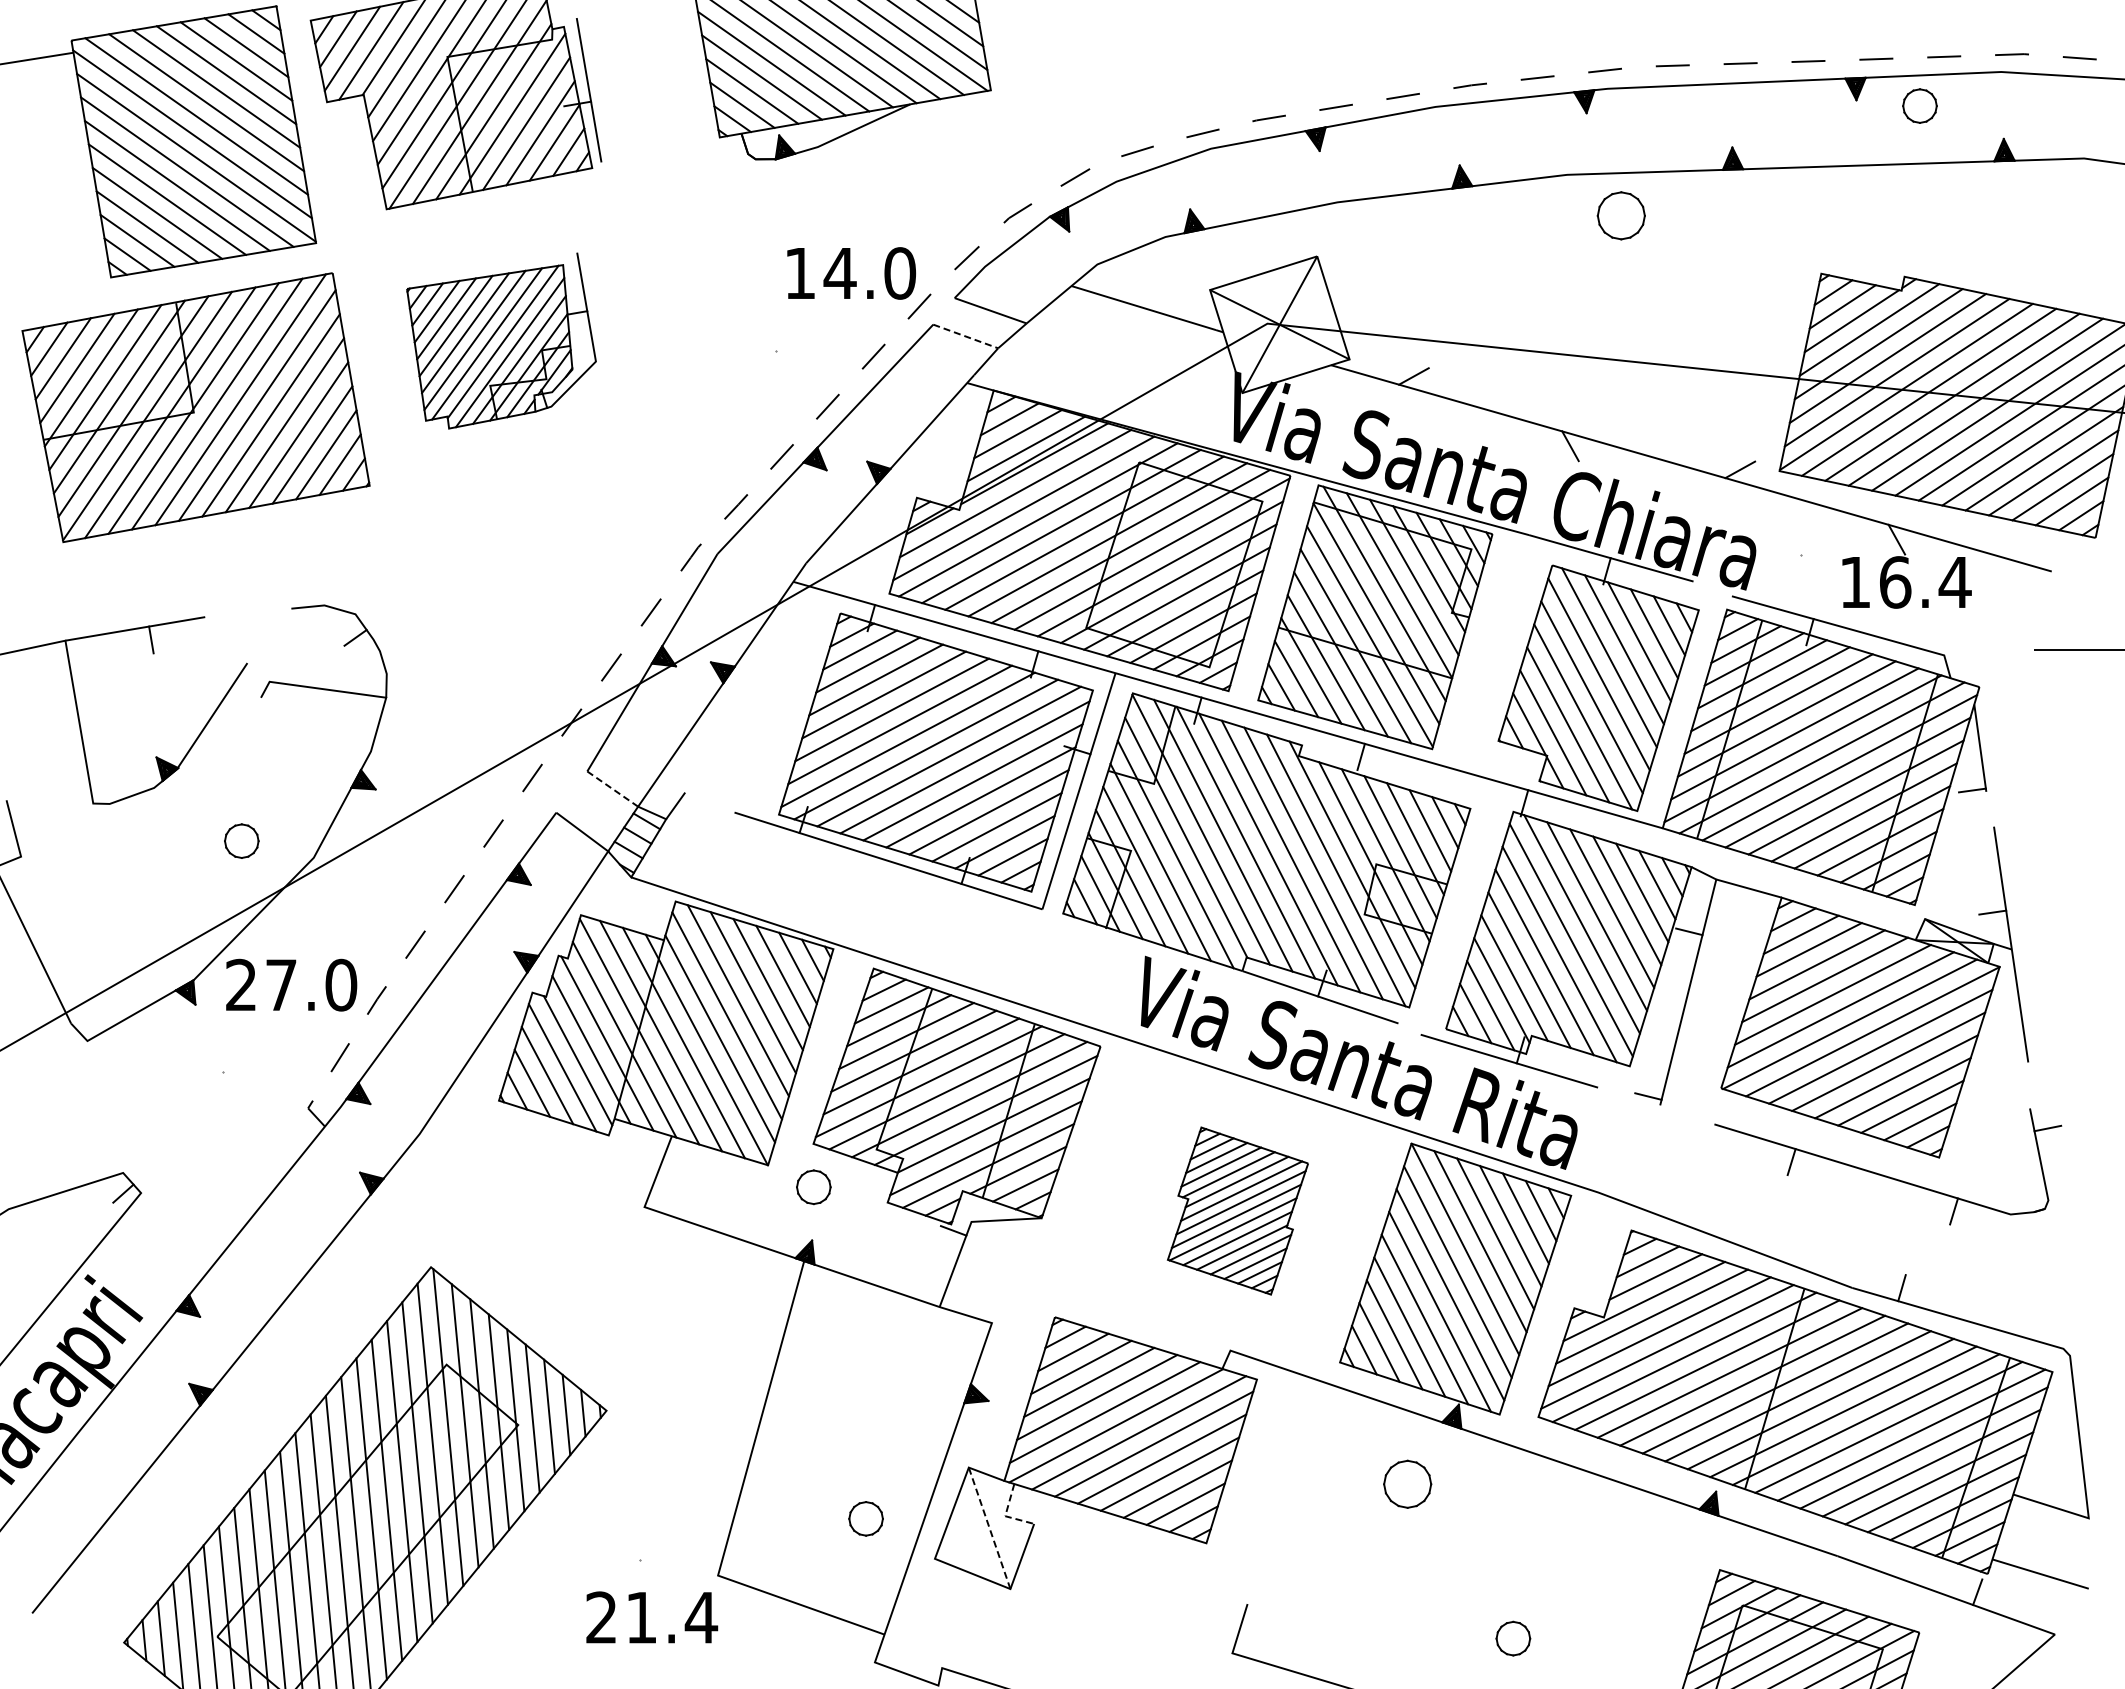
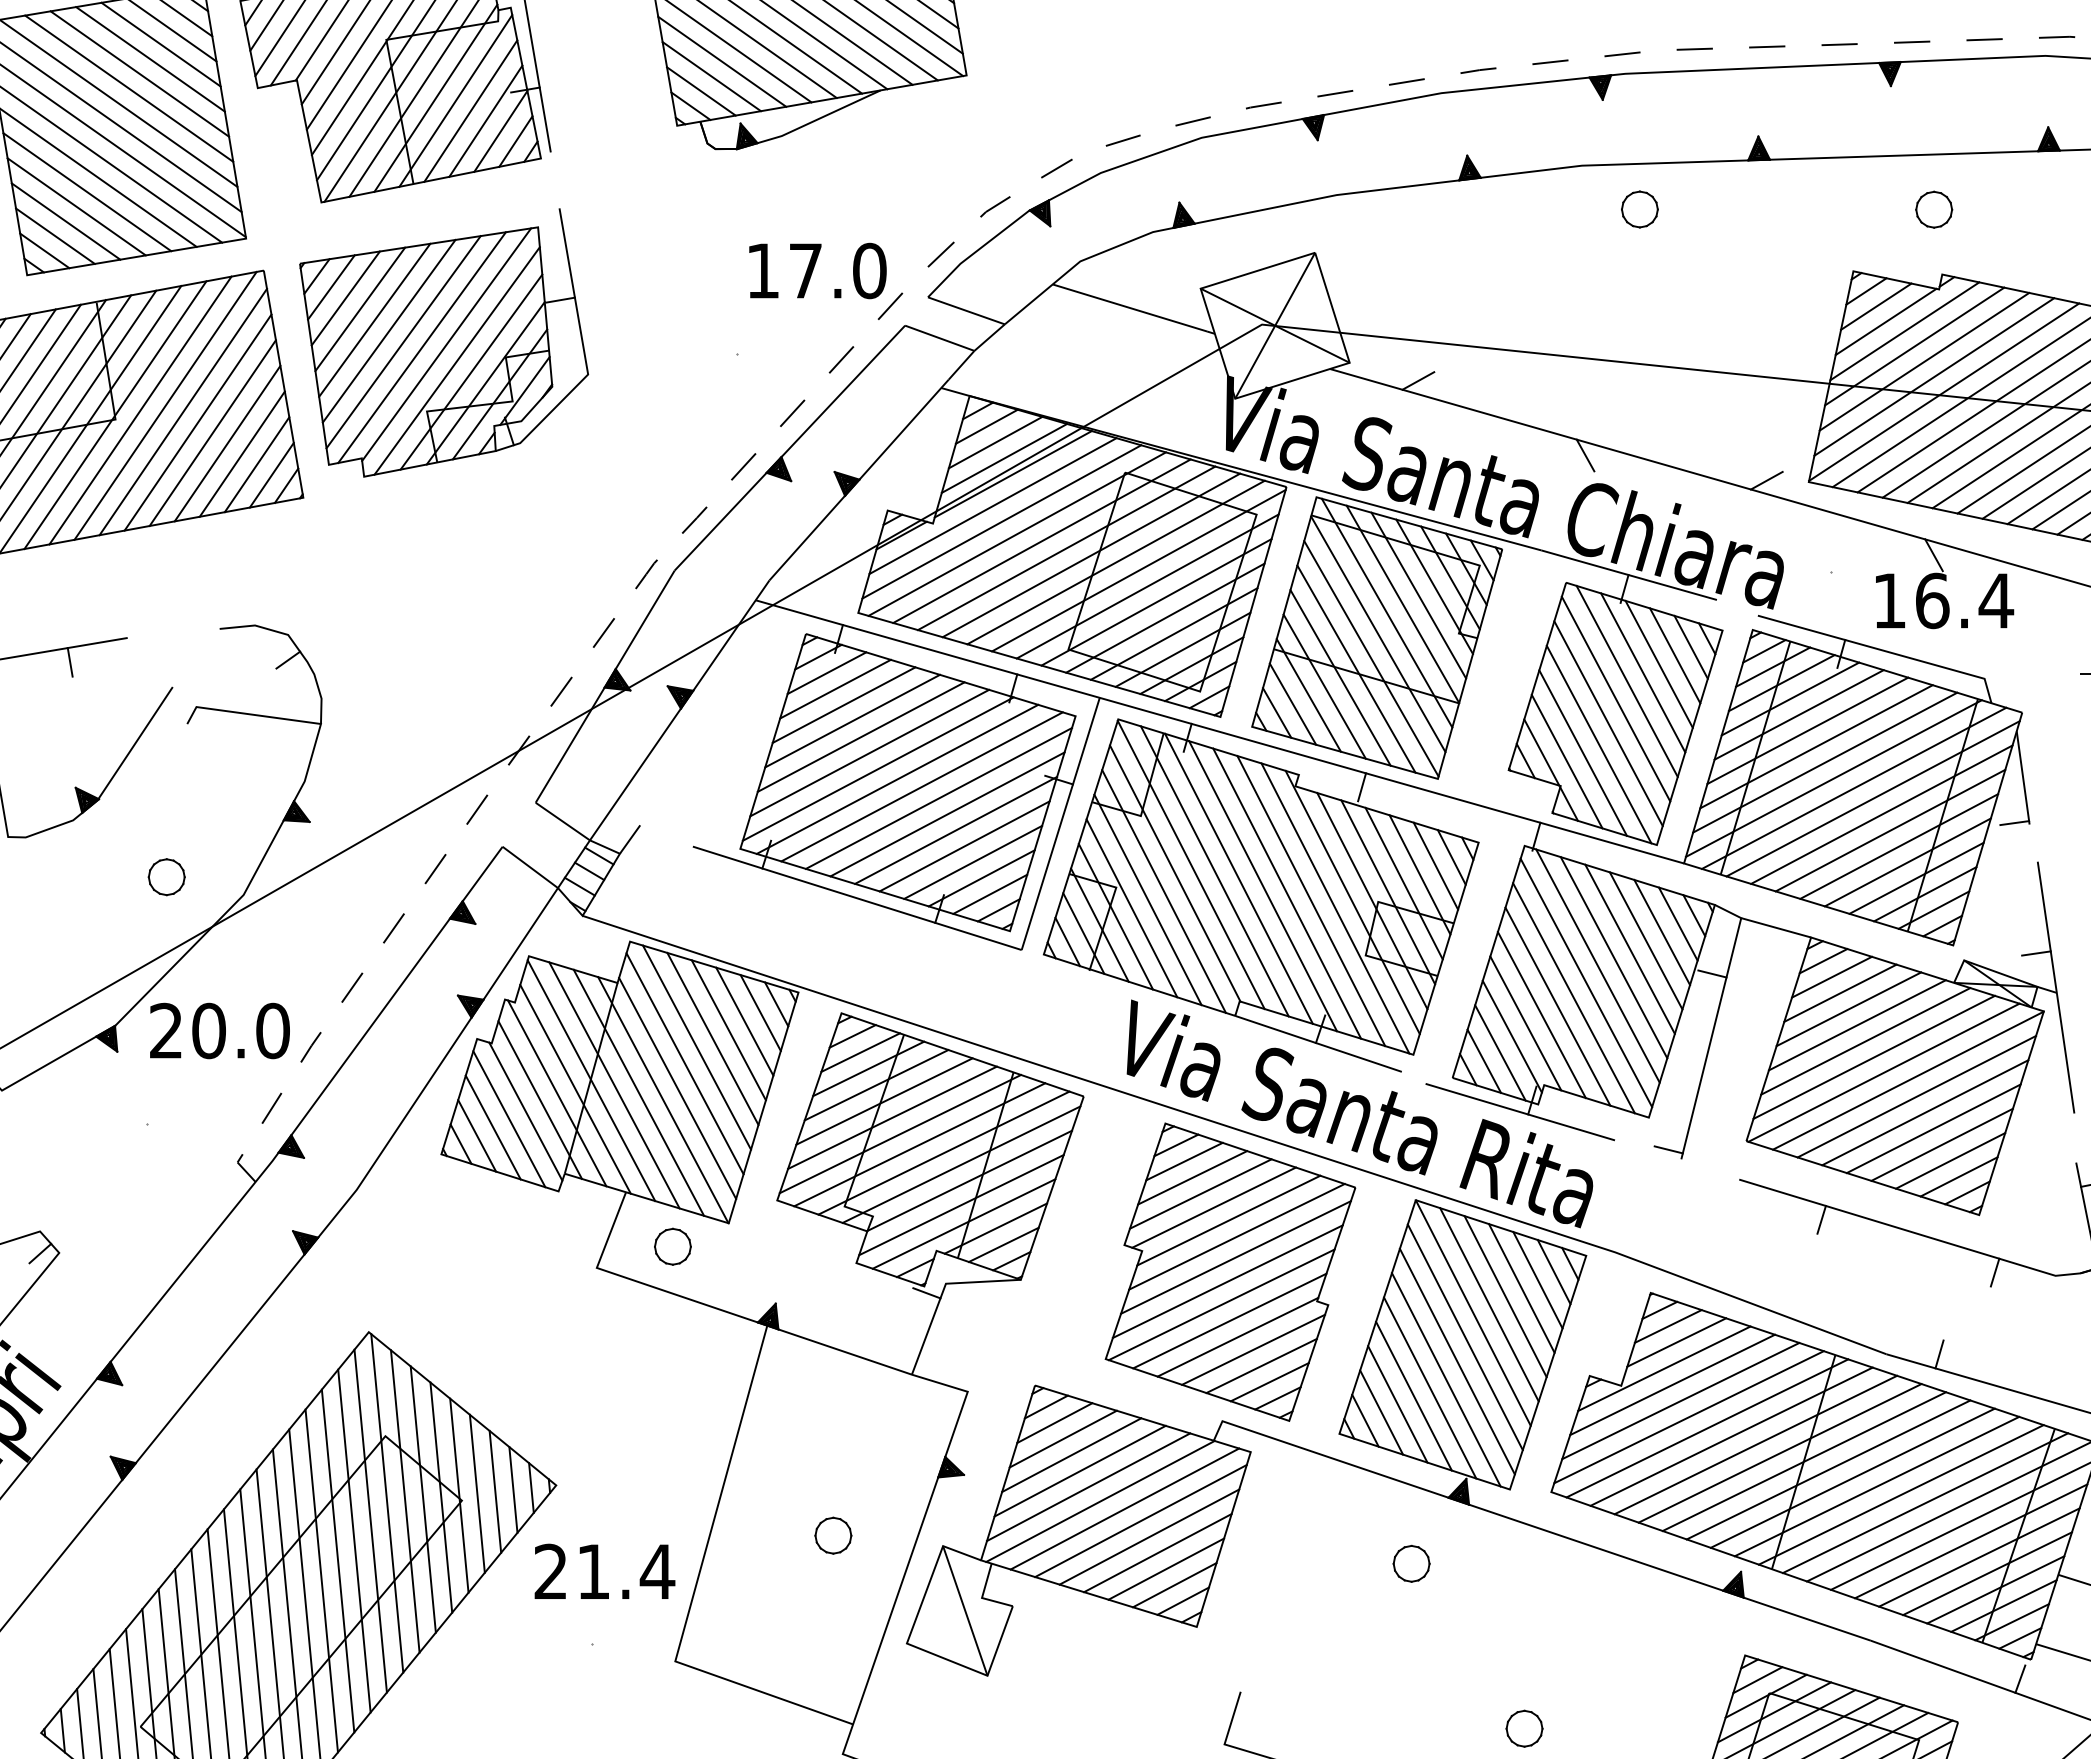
part: (1919, 105) -> (1933, 209), moved
part: (1621, 215) -> (1640, 209), size x0.71
text: (839, 273) -> (804, 271), 14.0 -> 17.0
line: (965, 336) -> (939, 338), dashed -> solid
part: (501, 340) -> (444, 342), size x1.43
line: (612, 789) -> (562, 822), dashed -> solid
text: (281, 984) -> (209, 1030), 27.0 -> 20.0
part: (813, 1187) -> (672, 1247), moved
part: (1237, 1210) -> (1229, 1271), size x1.67
part: (1407, 1483) -> (1411, 1563), size x0.71
line: (1005, 1515) -> (982, 1597), dashed -> solid
part: (865, 1518) -> (832, 1535), moved
line: (989, 1527) -> (965, 1610), dashed -> solid
text: (652, 1617) -> (605, 1571), moved

